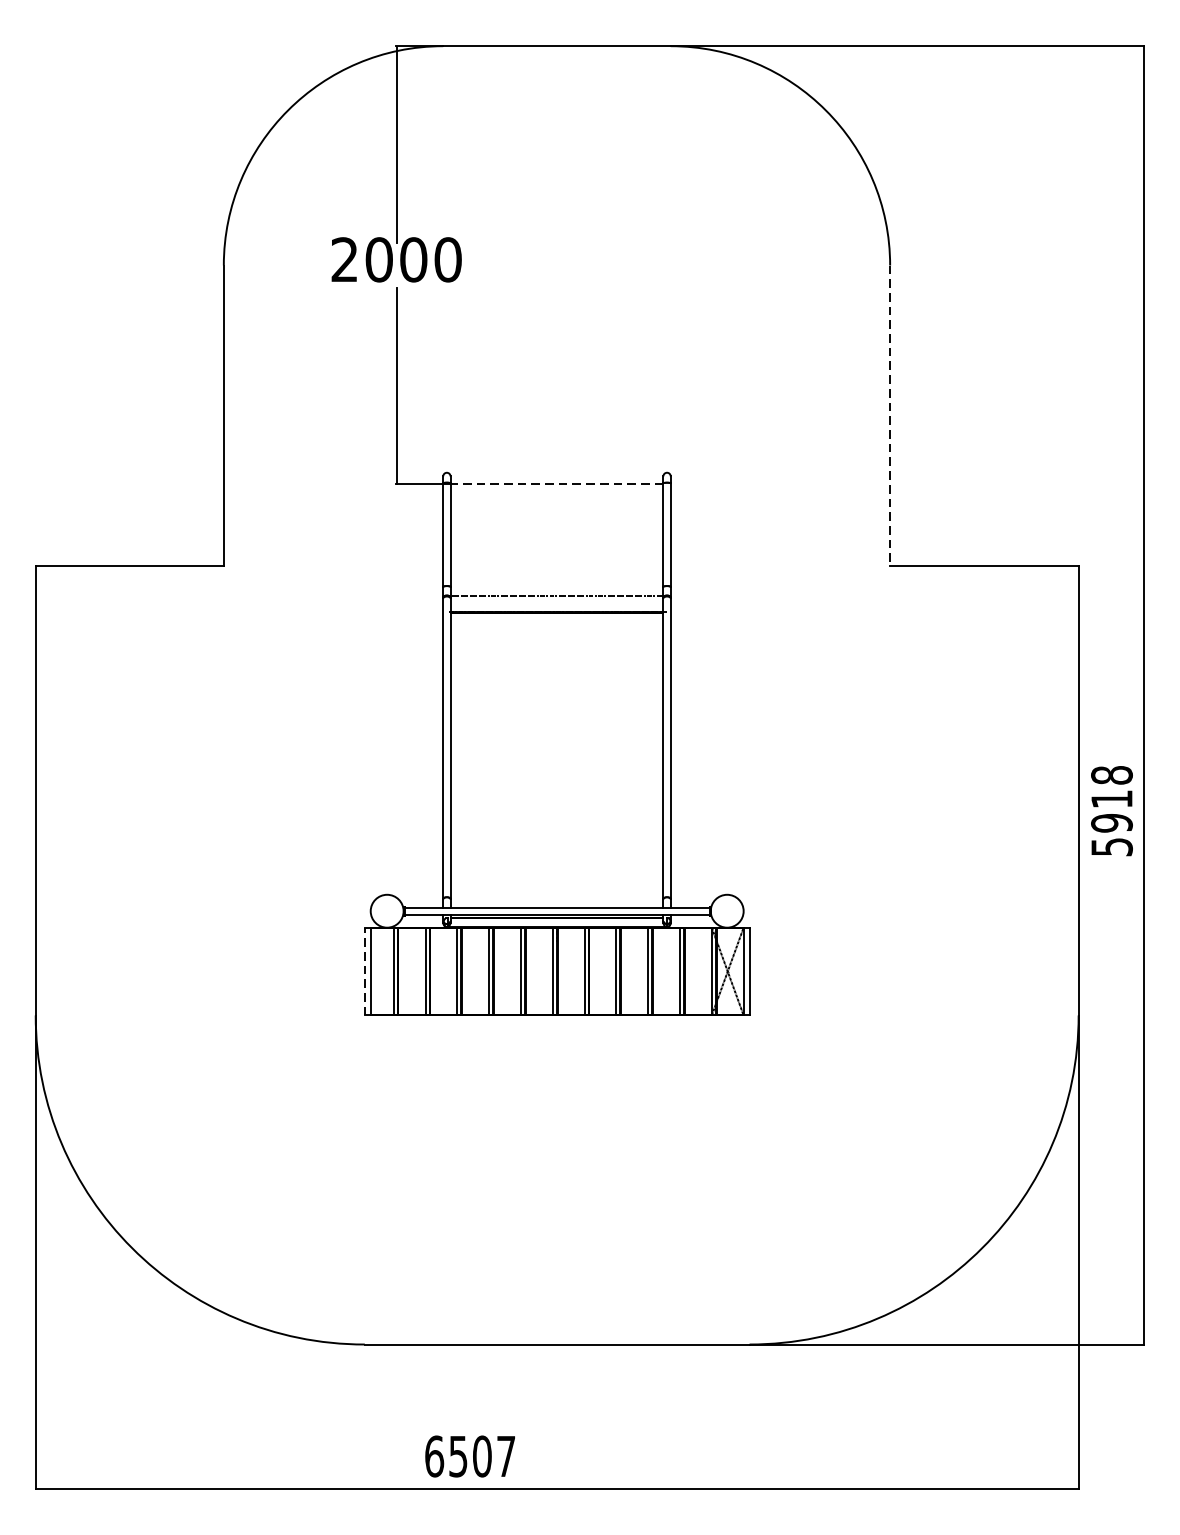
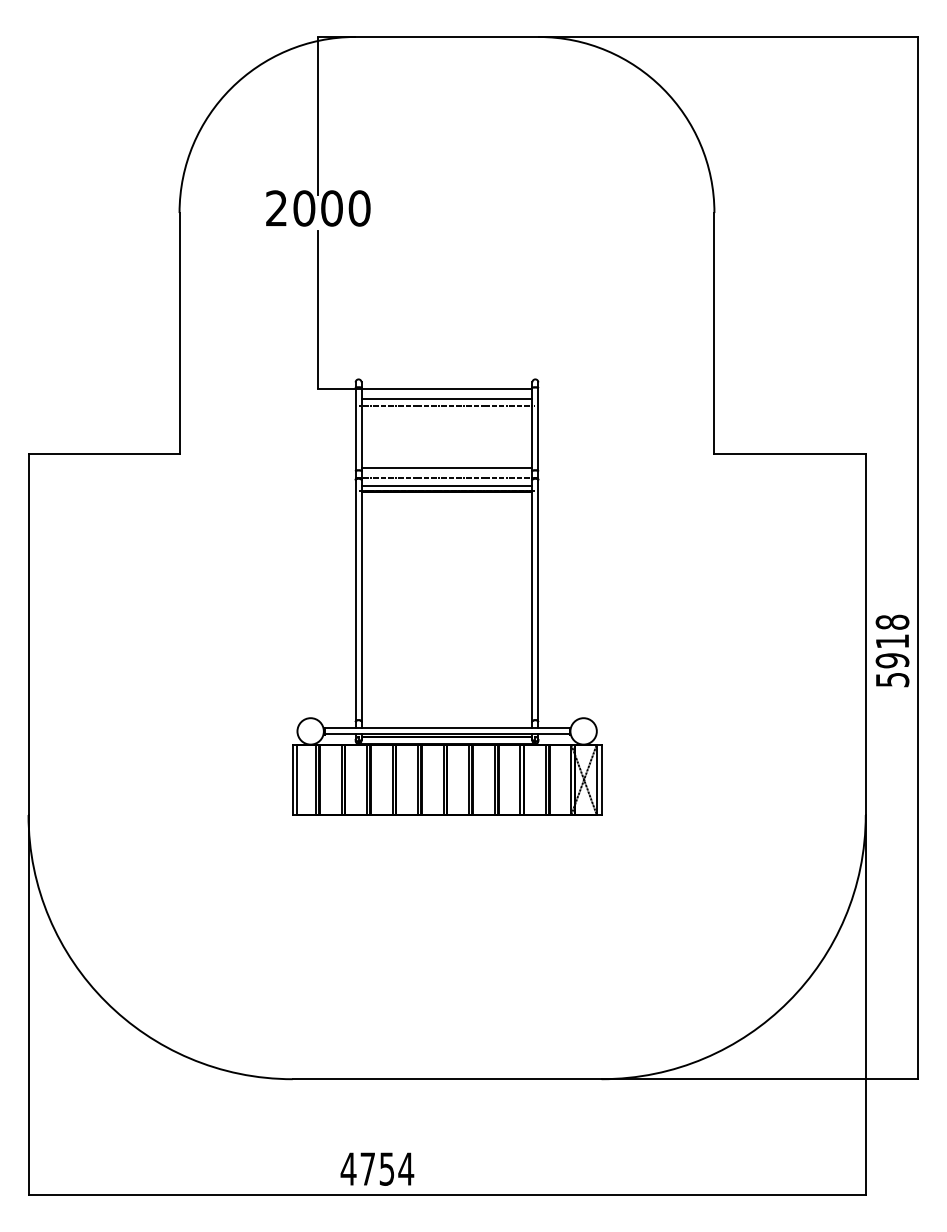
line: (890, 416) -> (714, 334), dashed -> solid
line: (556, 484) -> (446, 388), dashed -> solid
line: (556, 497) -> (446, 399), added
line: (557, 505) -> (447, 405), added
line: (556, 582) -> (446, 467), added
line: (556, 606) -> (446, 486), added
line: (364, 971) -> (292, 779), dashed -> solid
text: (470, 1455) -> (377, 1168), 6507 -> 4754

